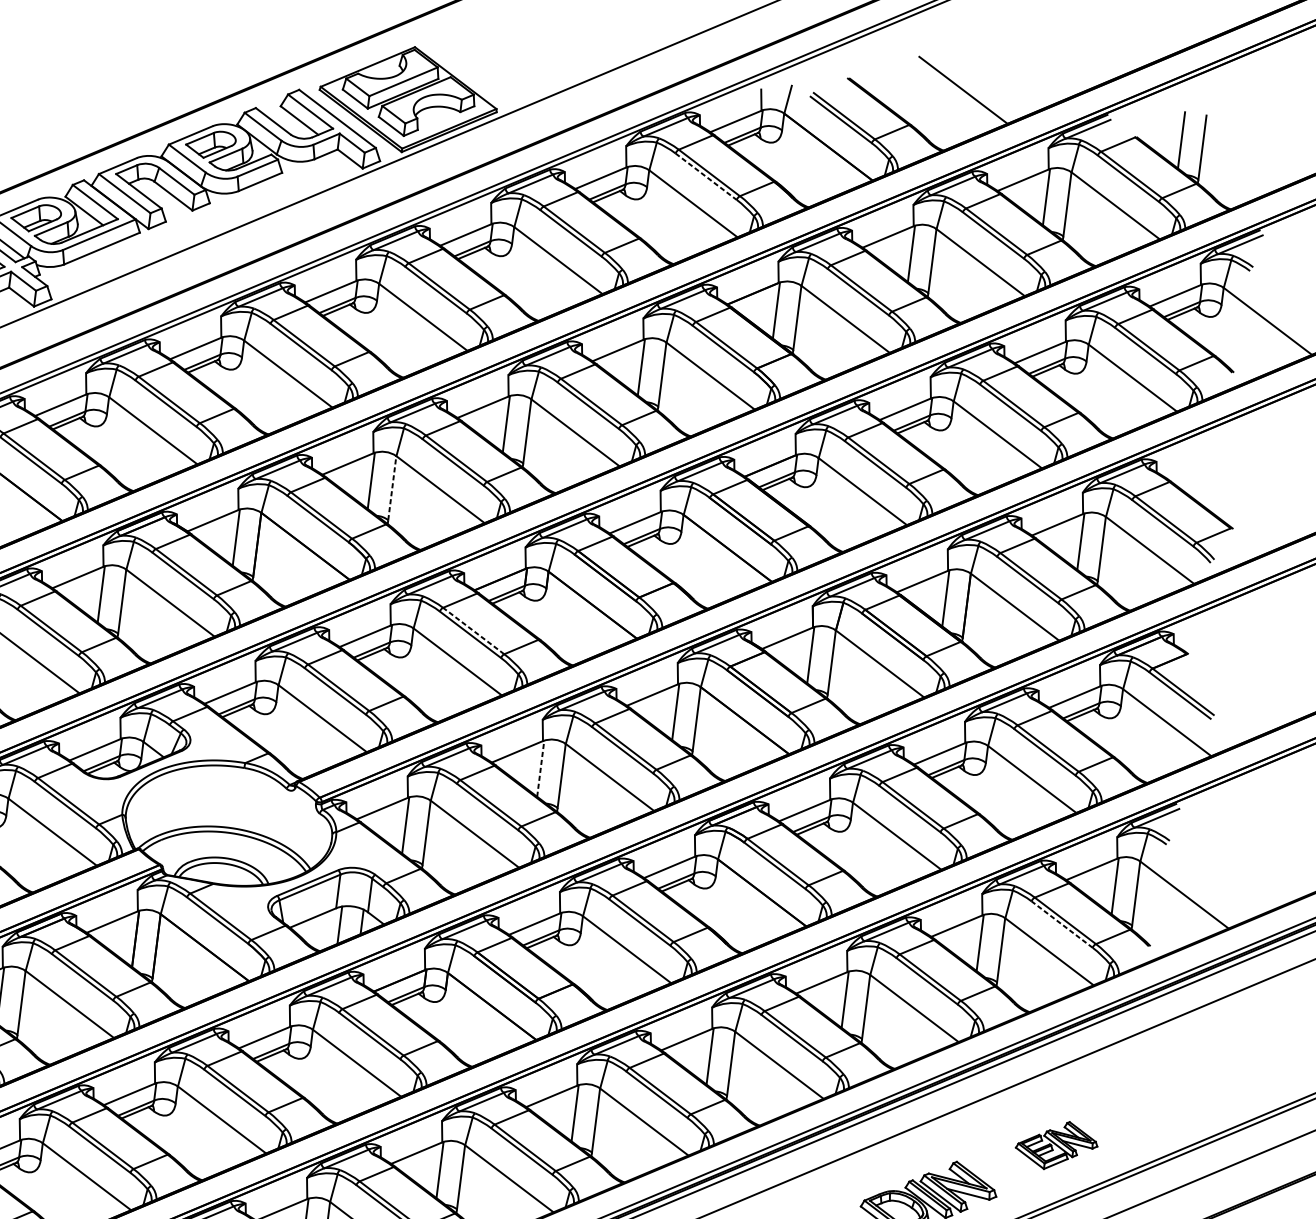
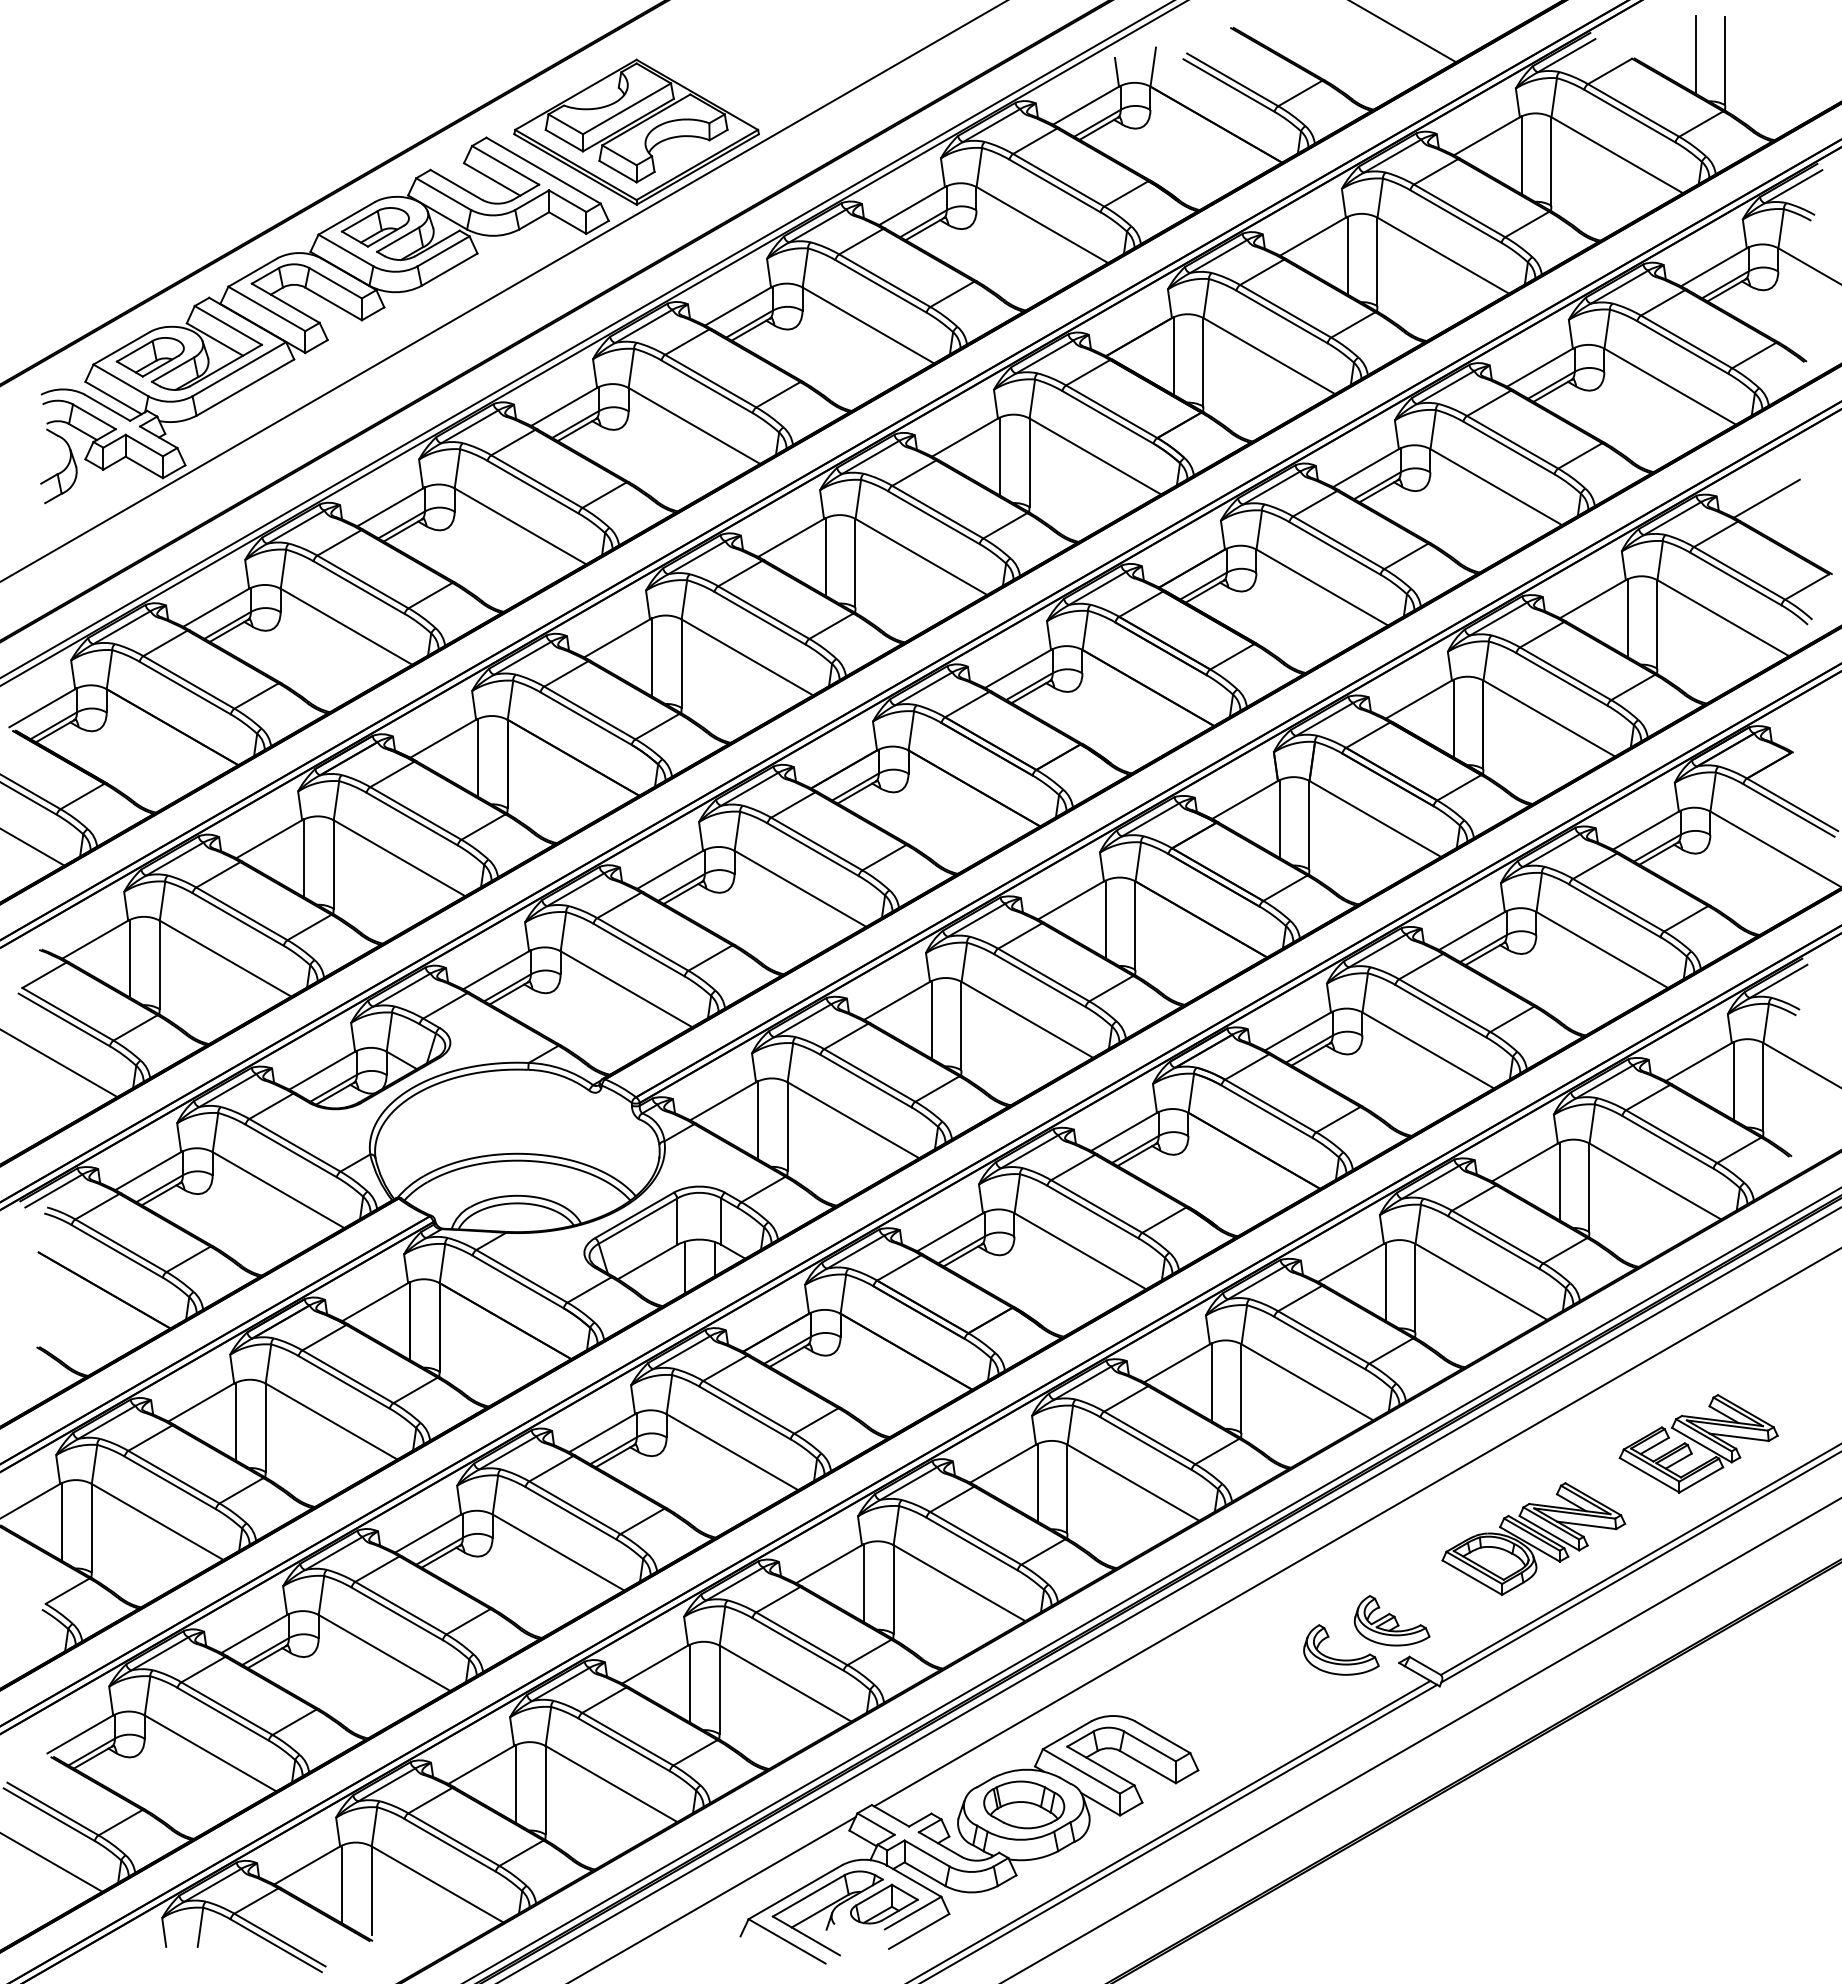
line: (706, 177) -> (1055, 186), dashed -> solid
line: (1192, 467) -> (1766, 498), added
line: (392, 488) -> (681, 663), dashed -> solid
line: (473, 631) -> (816, 844), dashed -> solid
line: (540, 768) -> (931, 1019), dashed -> solid
line: (1062, 924) -> (1668, 1142), dashed -> solid
part: (1056, 1145) -> (1698, 1443), size x1.43

